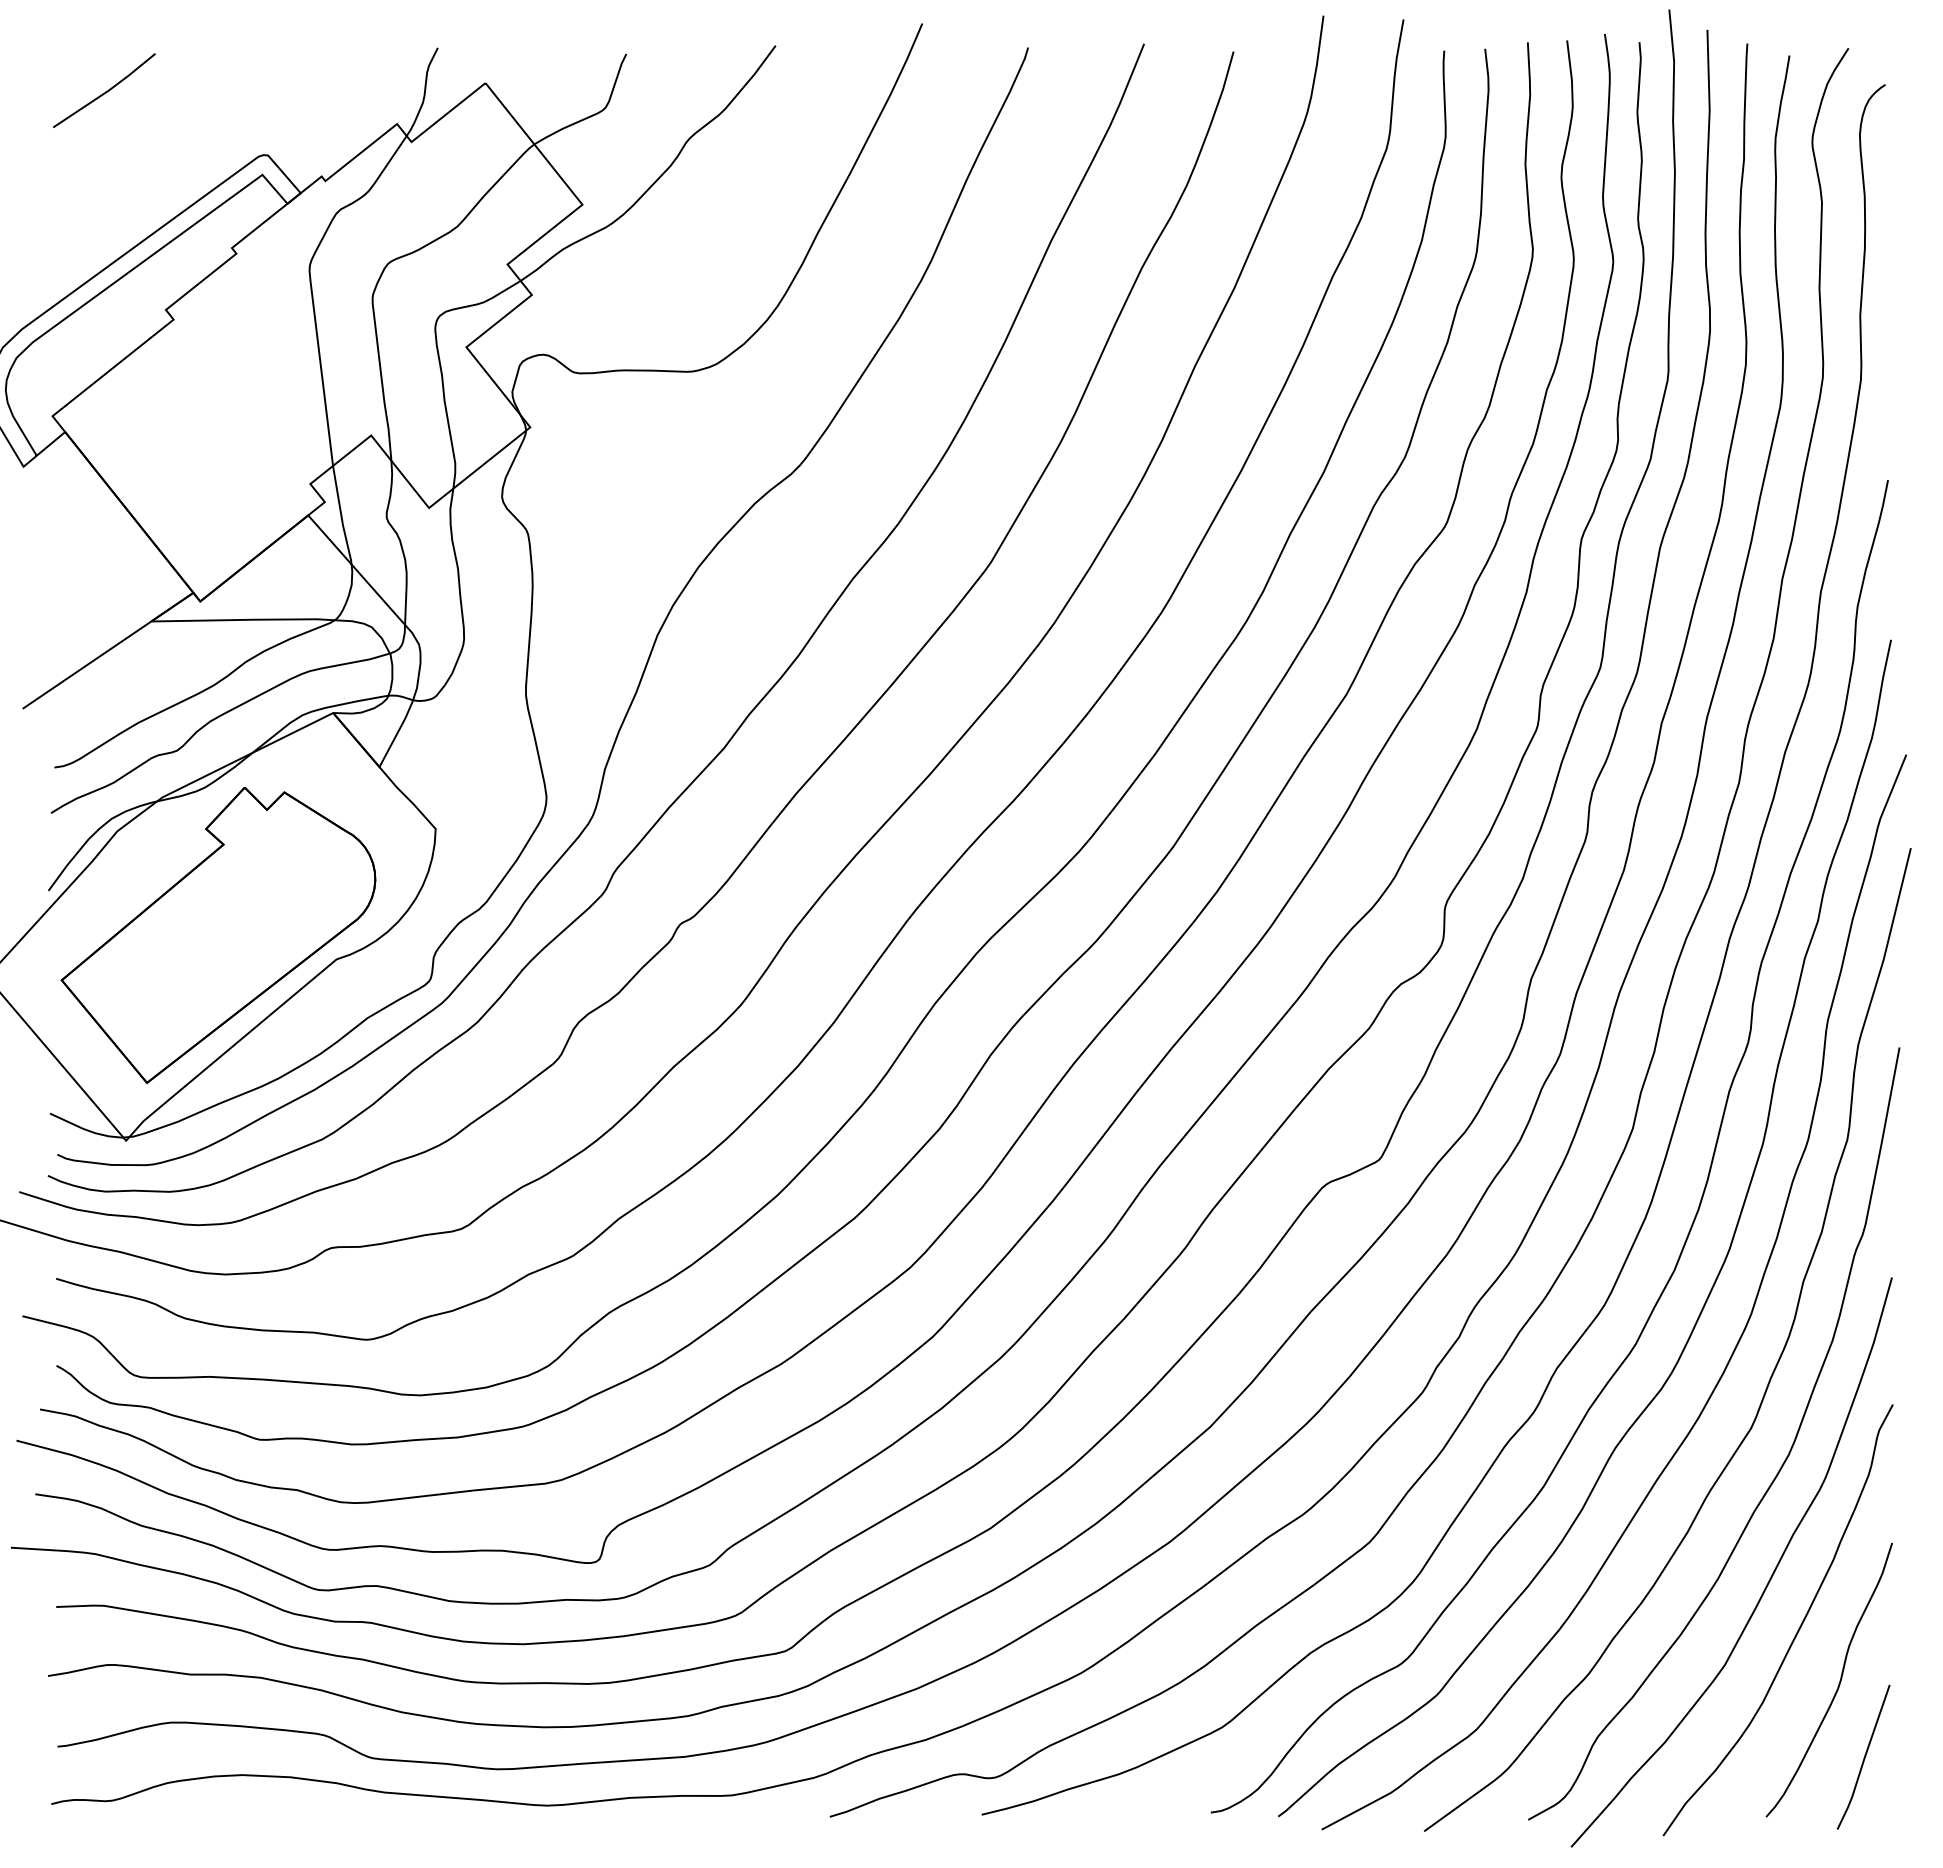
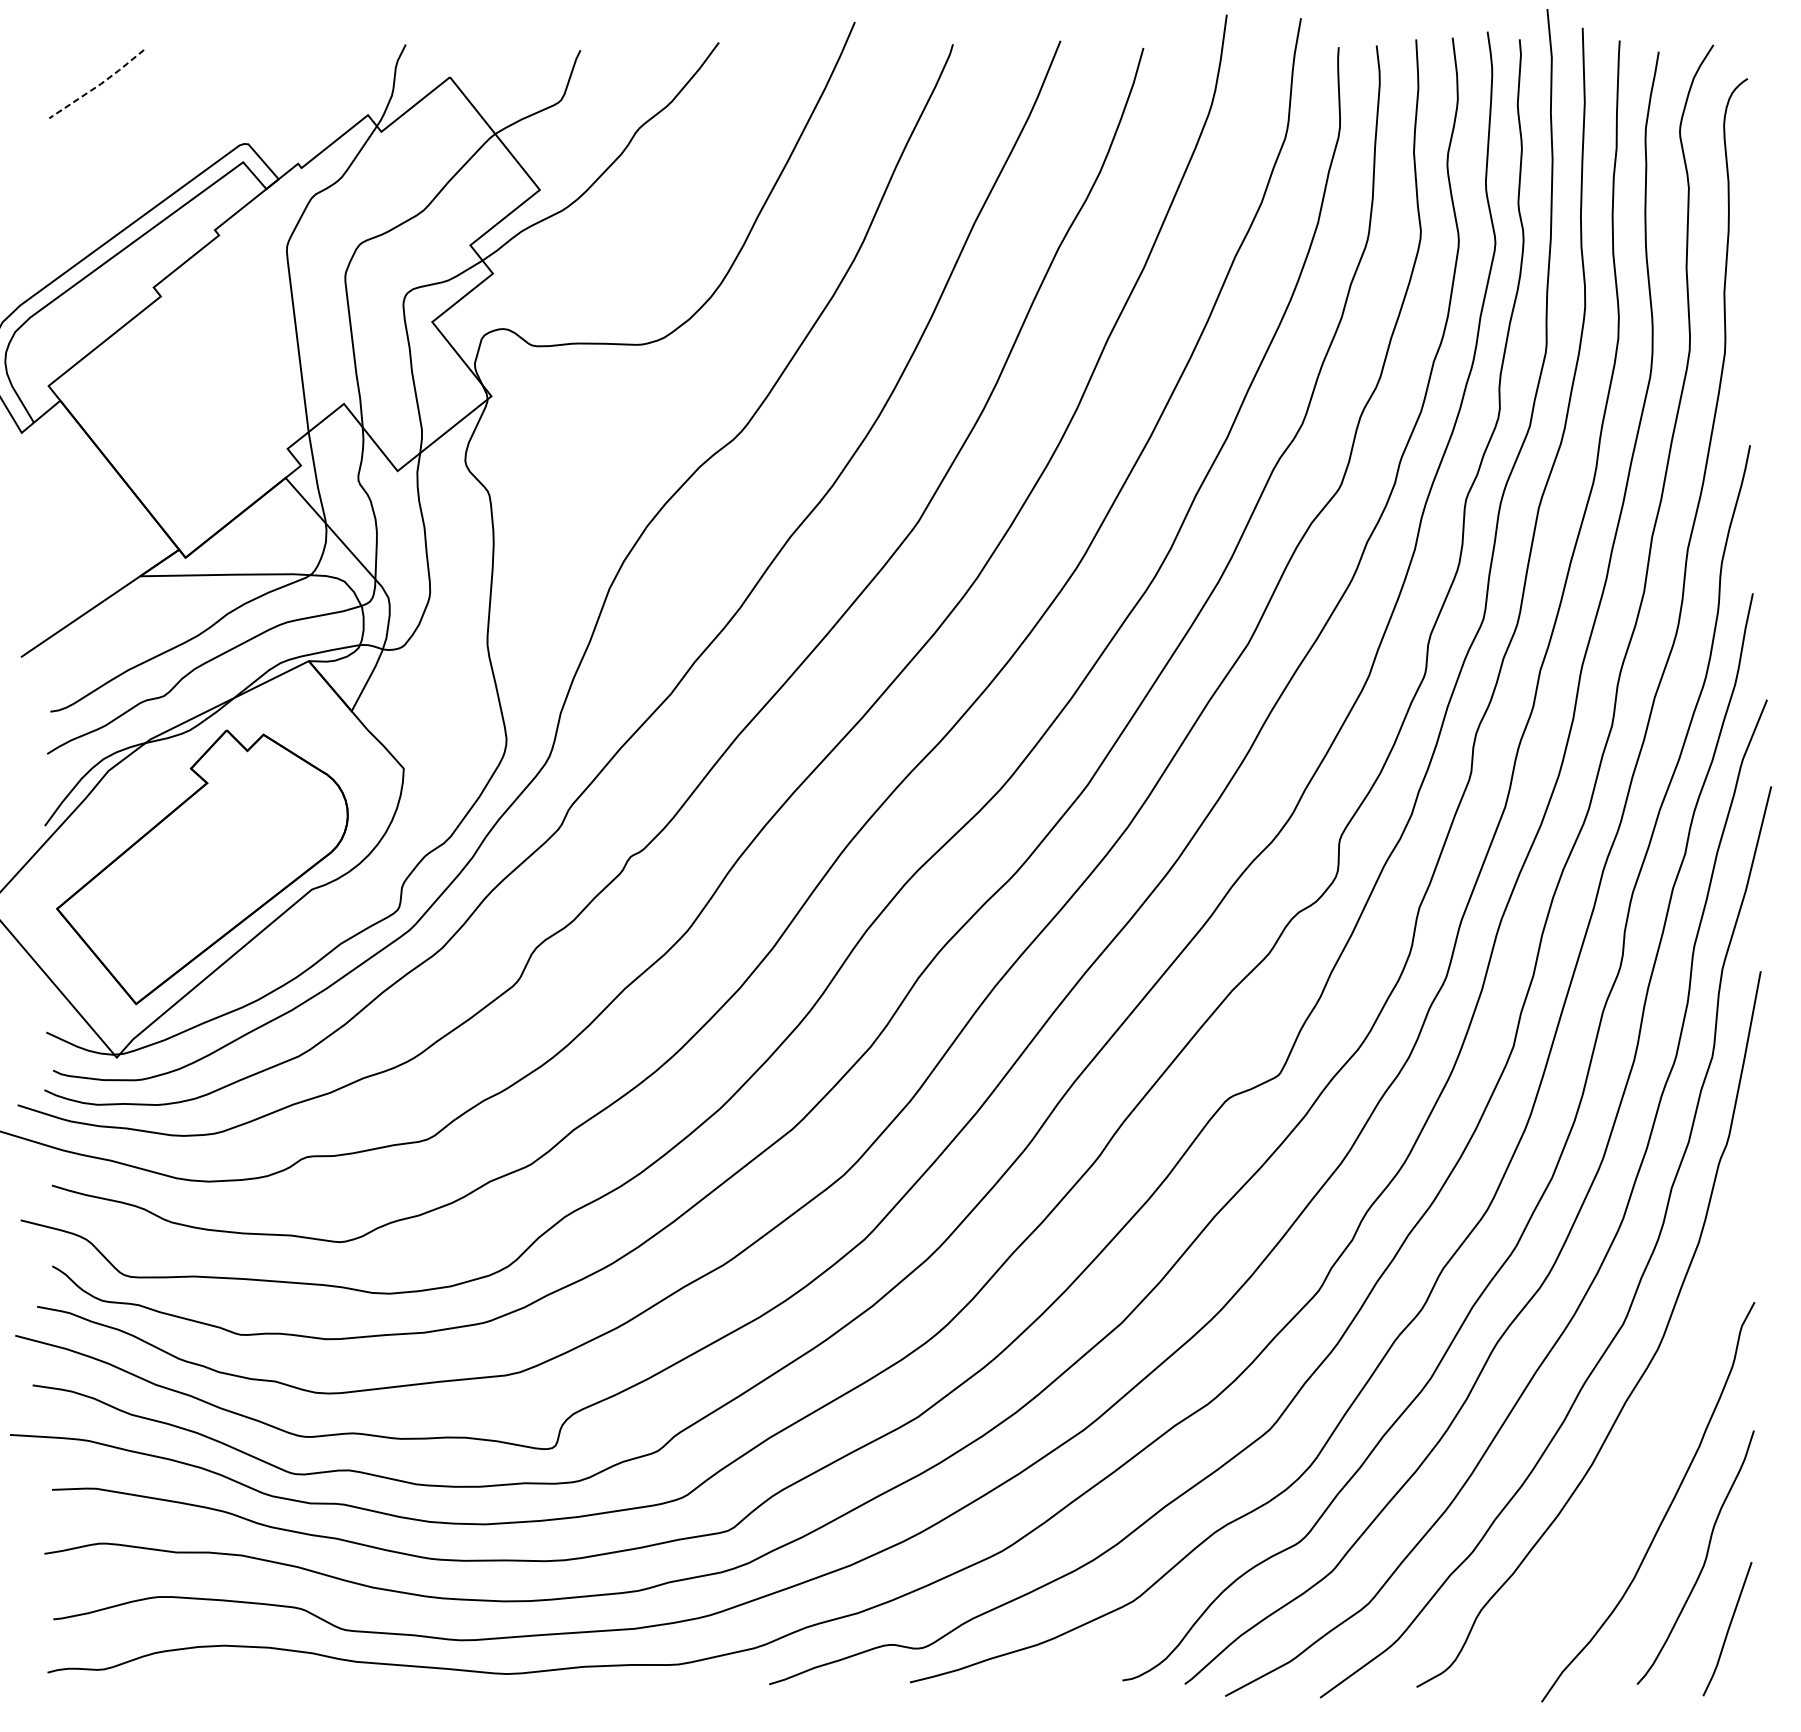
line: (106, 92) -> (98, 85), solid -> dashed
curve: (1768, 1580) -> (1639, 1465), removed

